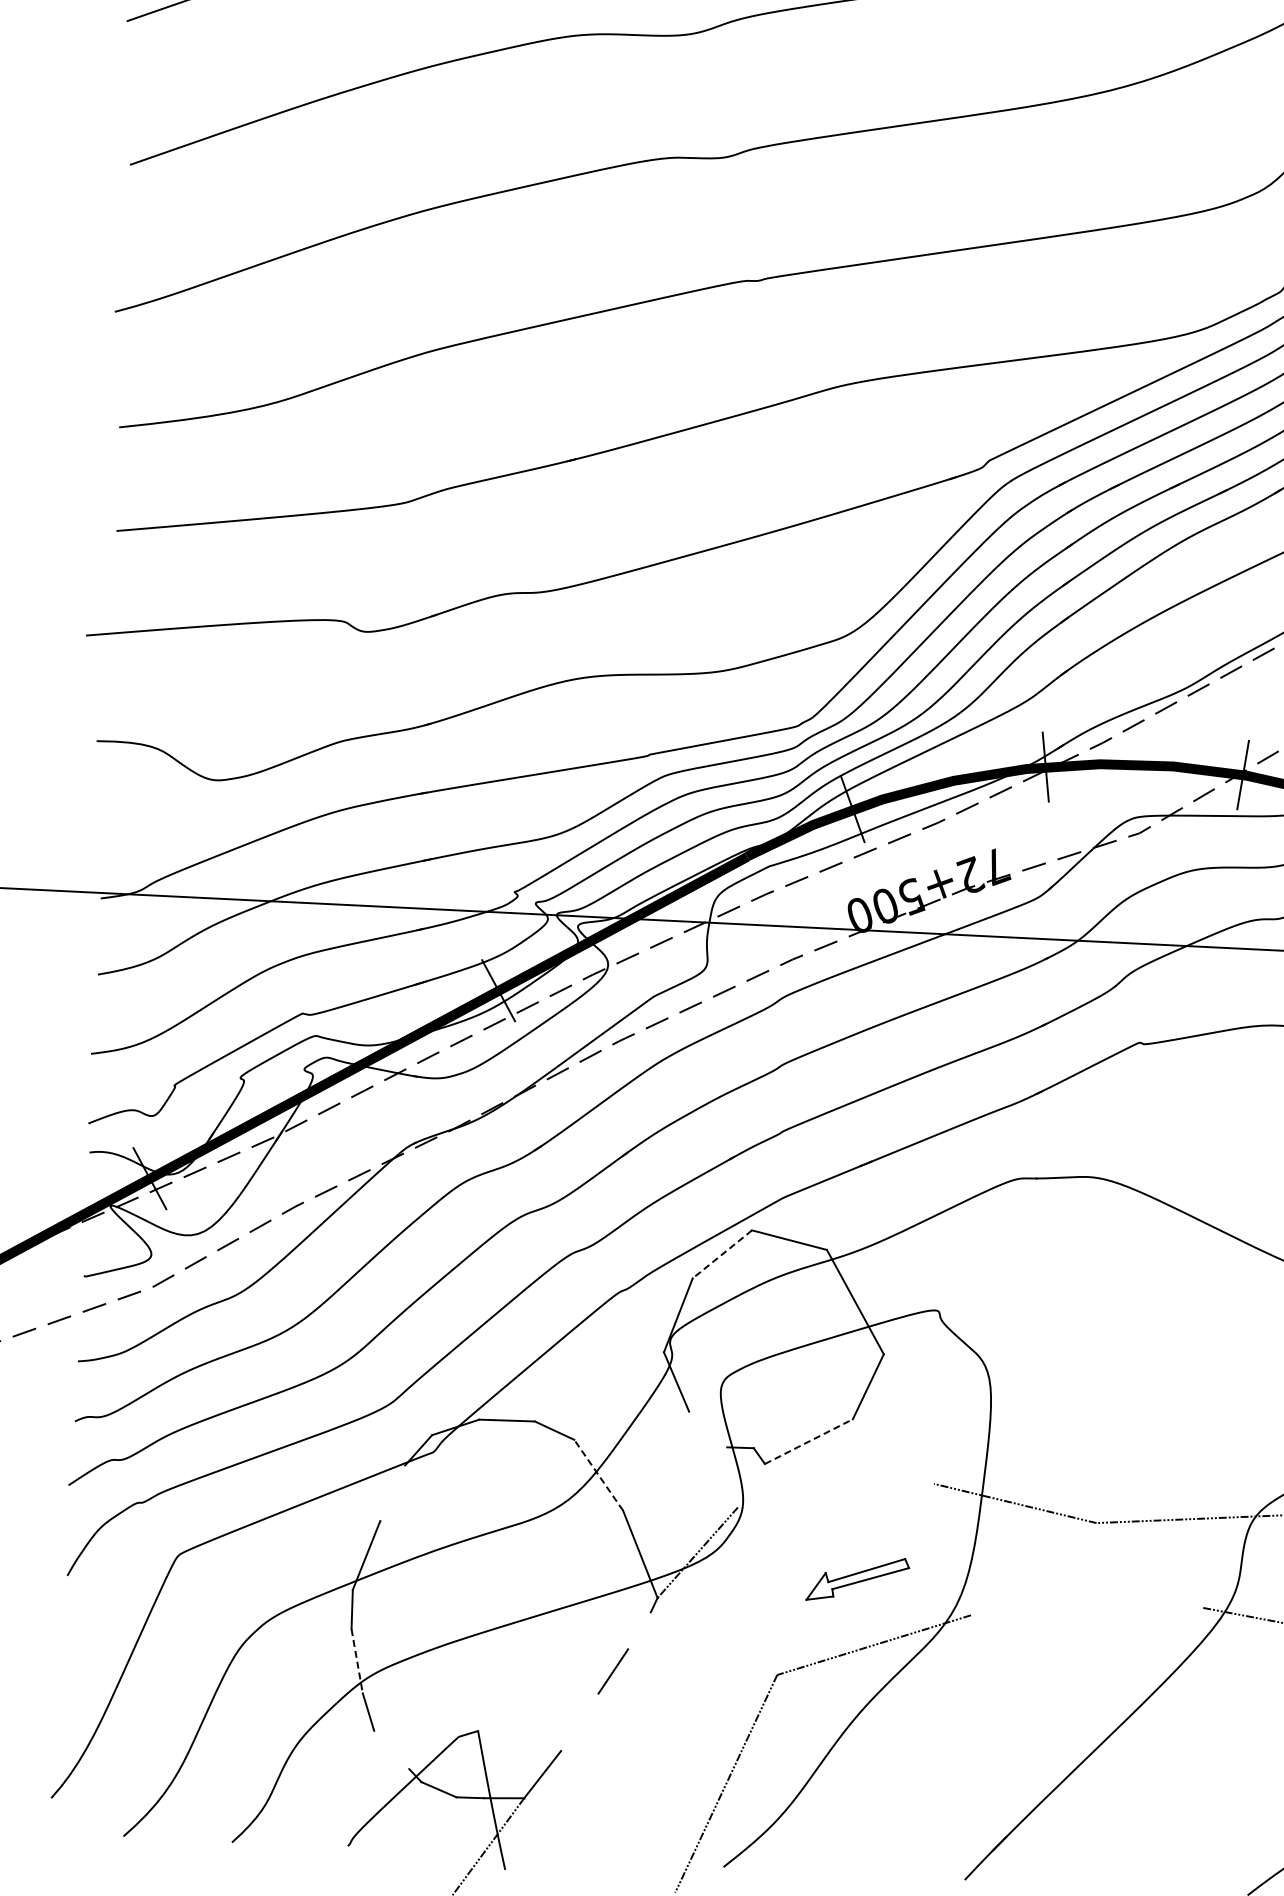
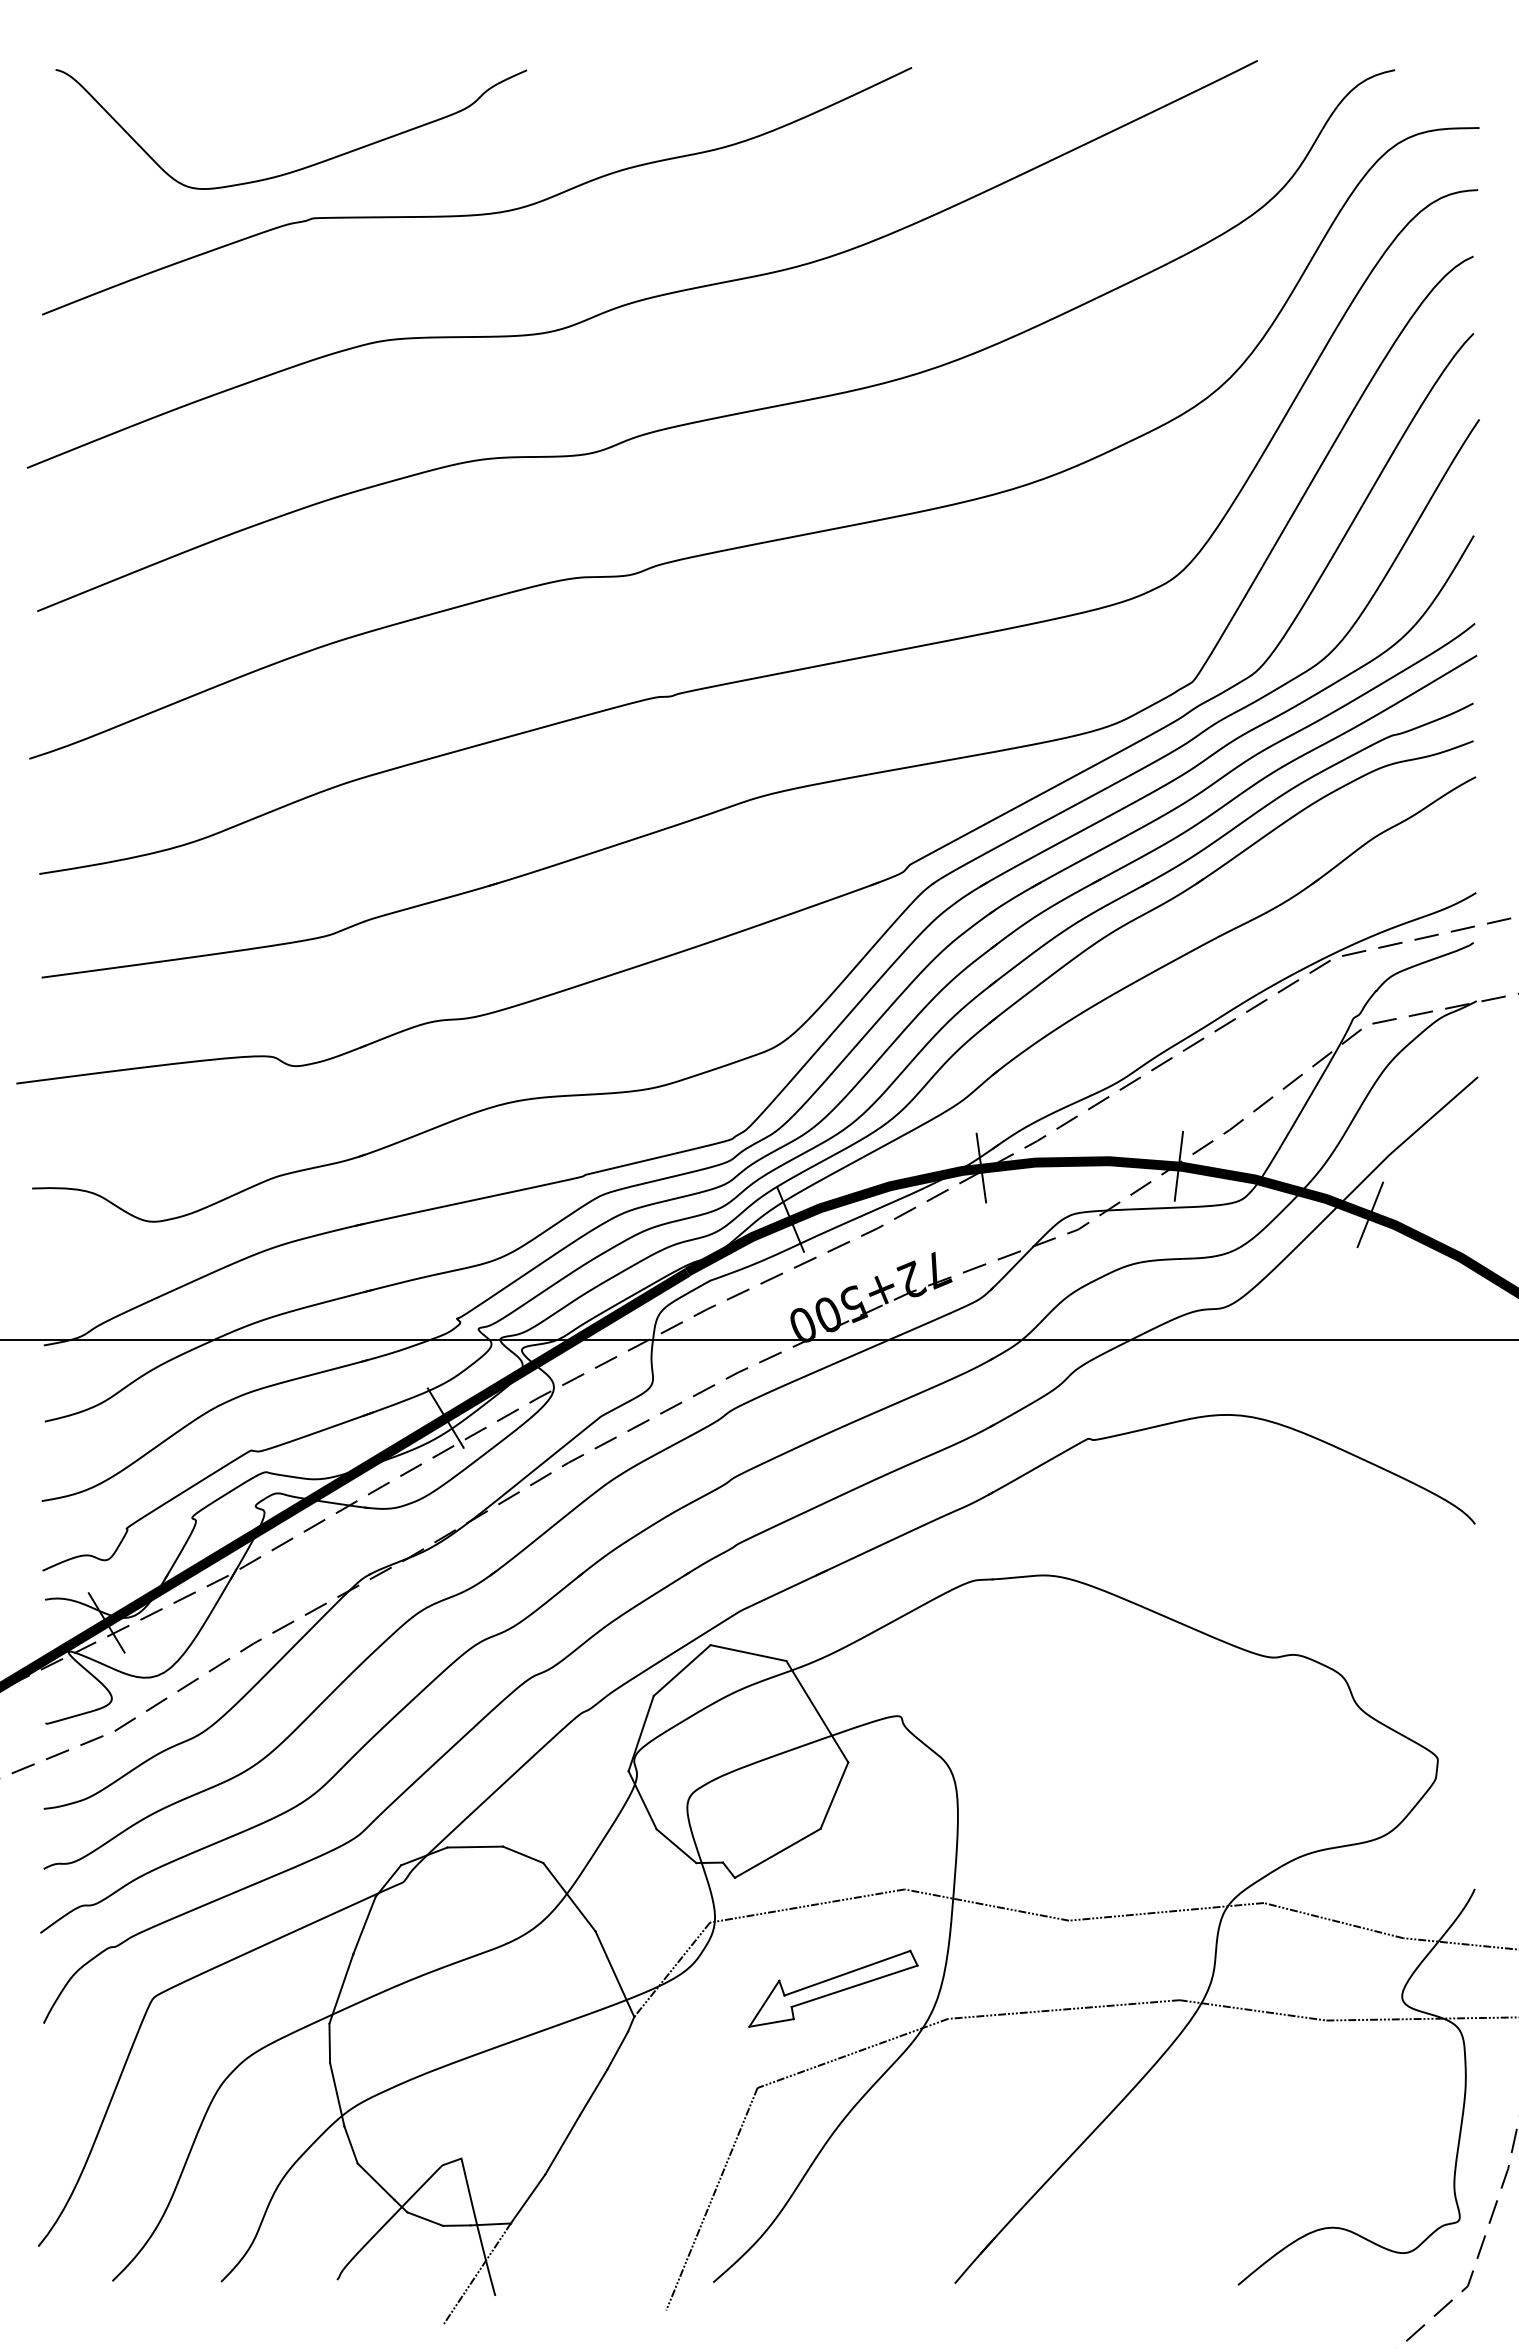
line: (721, 1254) -> (681, 1670), dashed -> solid
line: (708, 1429) -> (676, 1846), added
line: (809, 1441) -> (778, 1853), dashed -> solid
line: (598, 1474) -> (569, 1896), dashed -> solid
line: (392, 1492) -> (364, 1924), added
line: (836, 1495) -> (807, 1905), added
part: (857, 1579) -> (833, 1988), size x1.67
line: (1086, 1611) -> (1063, 2009), added
line: (639, 1630) -> (617, 2050), added
line: (357, 1660) -> (337, 2094), dashed -> solid
line: (579, 1721) -> (562, 2144), added
line: (391, 1749) -> (375, 2181), added

